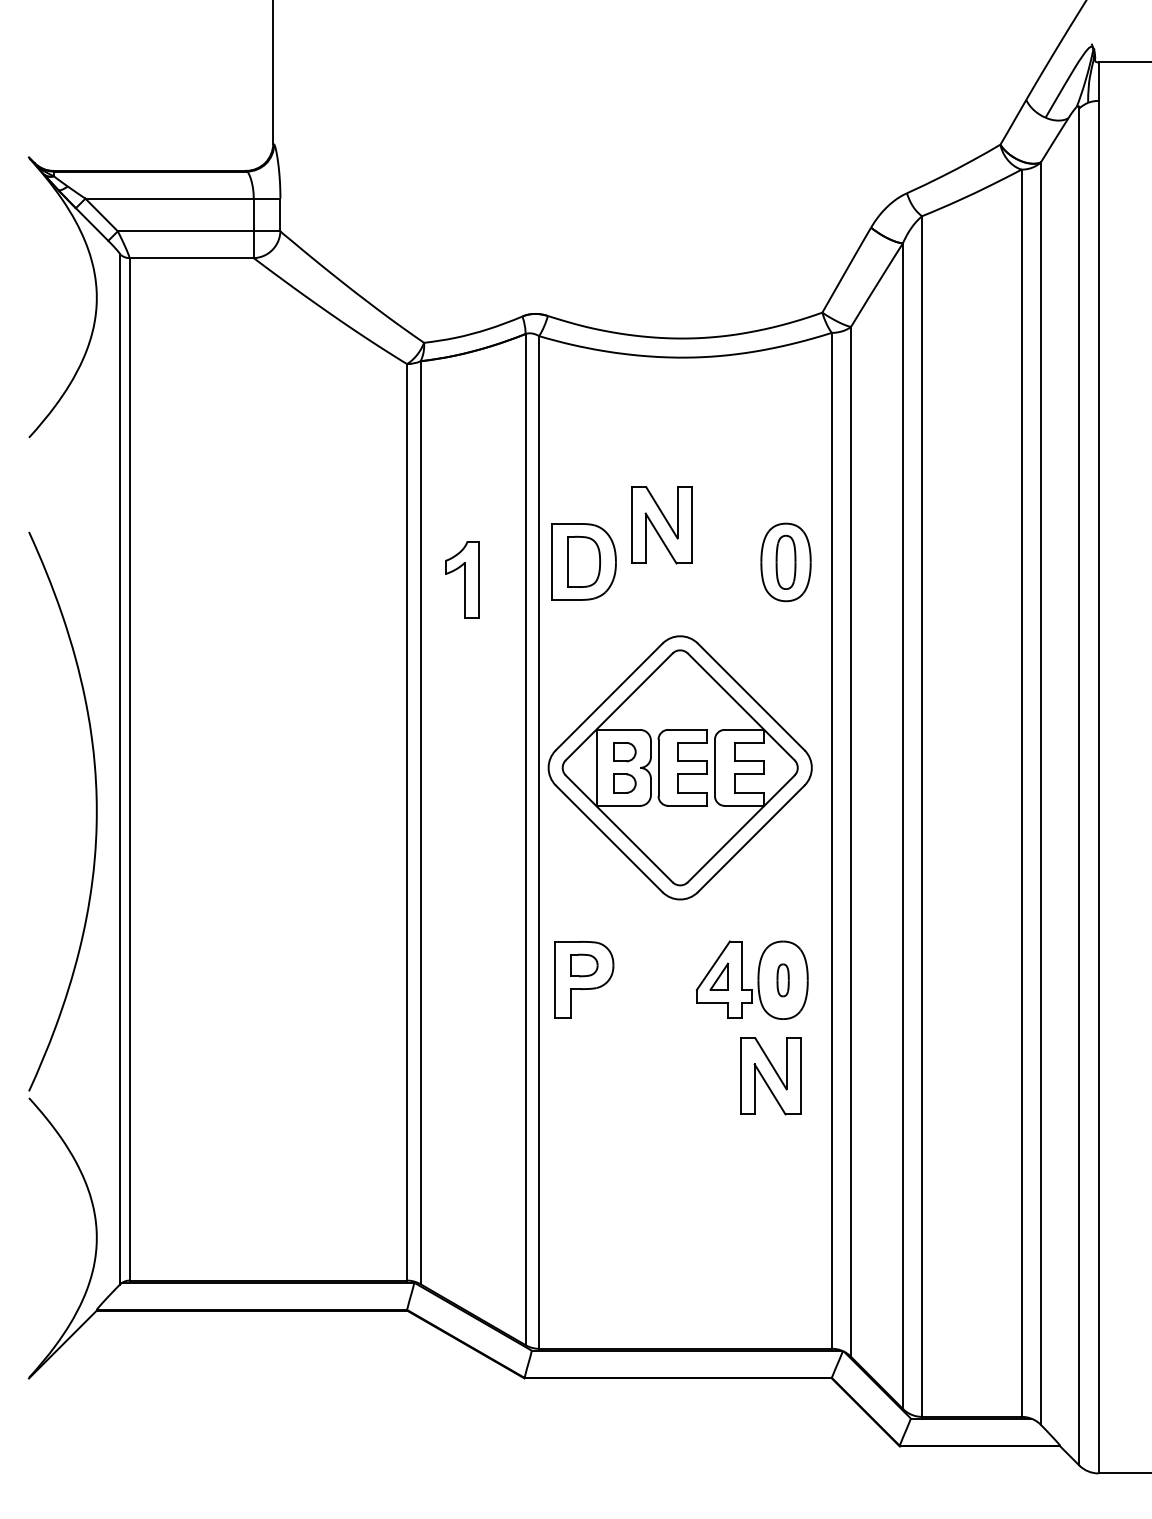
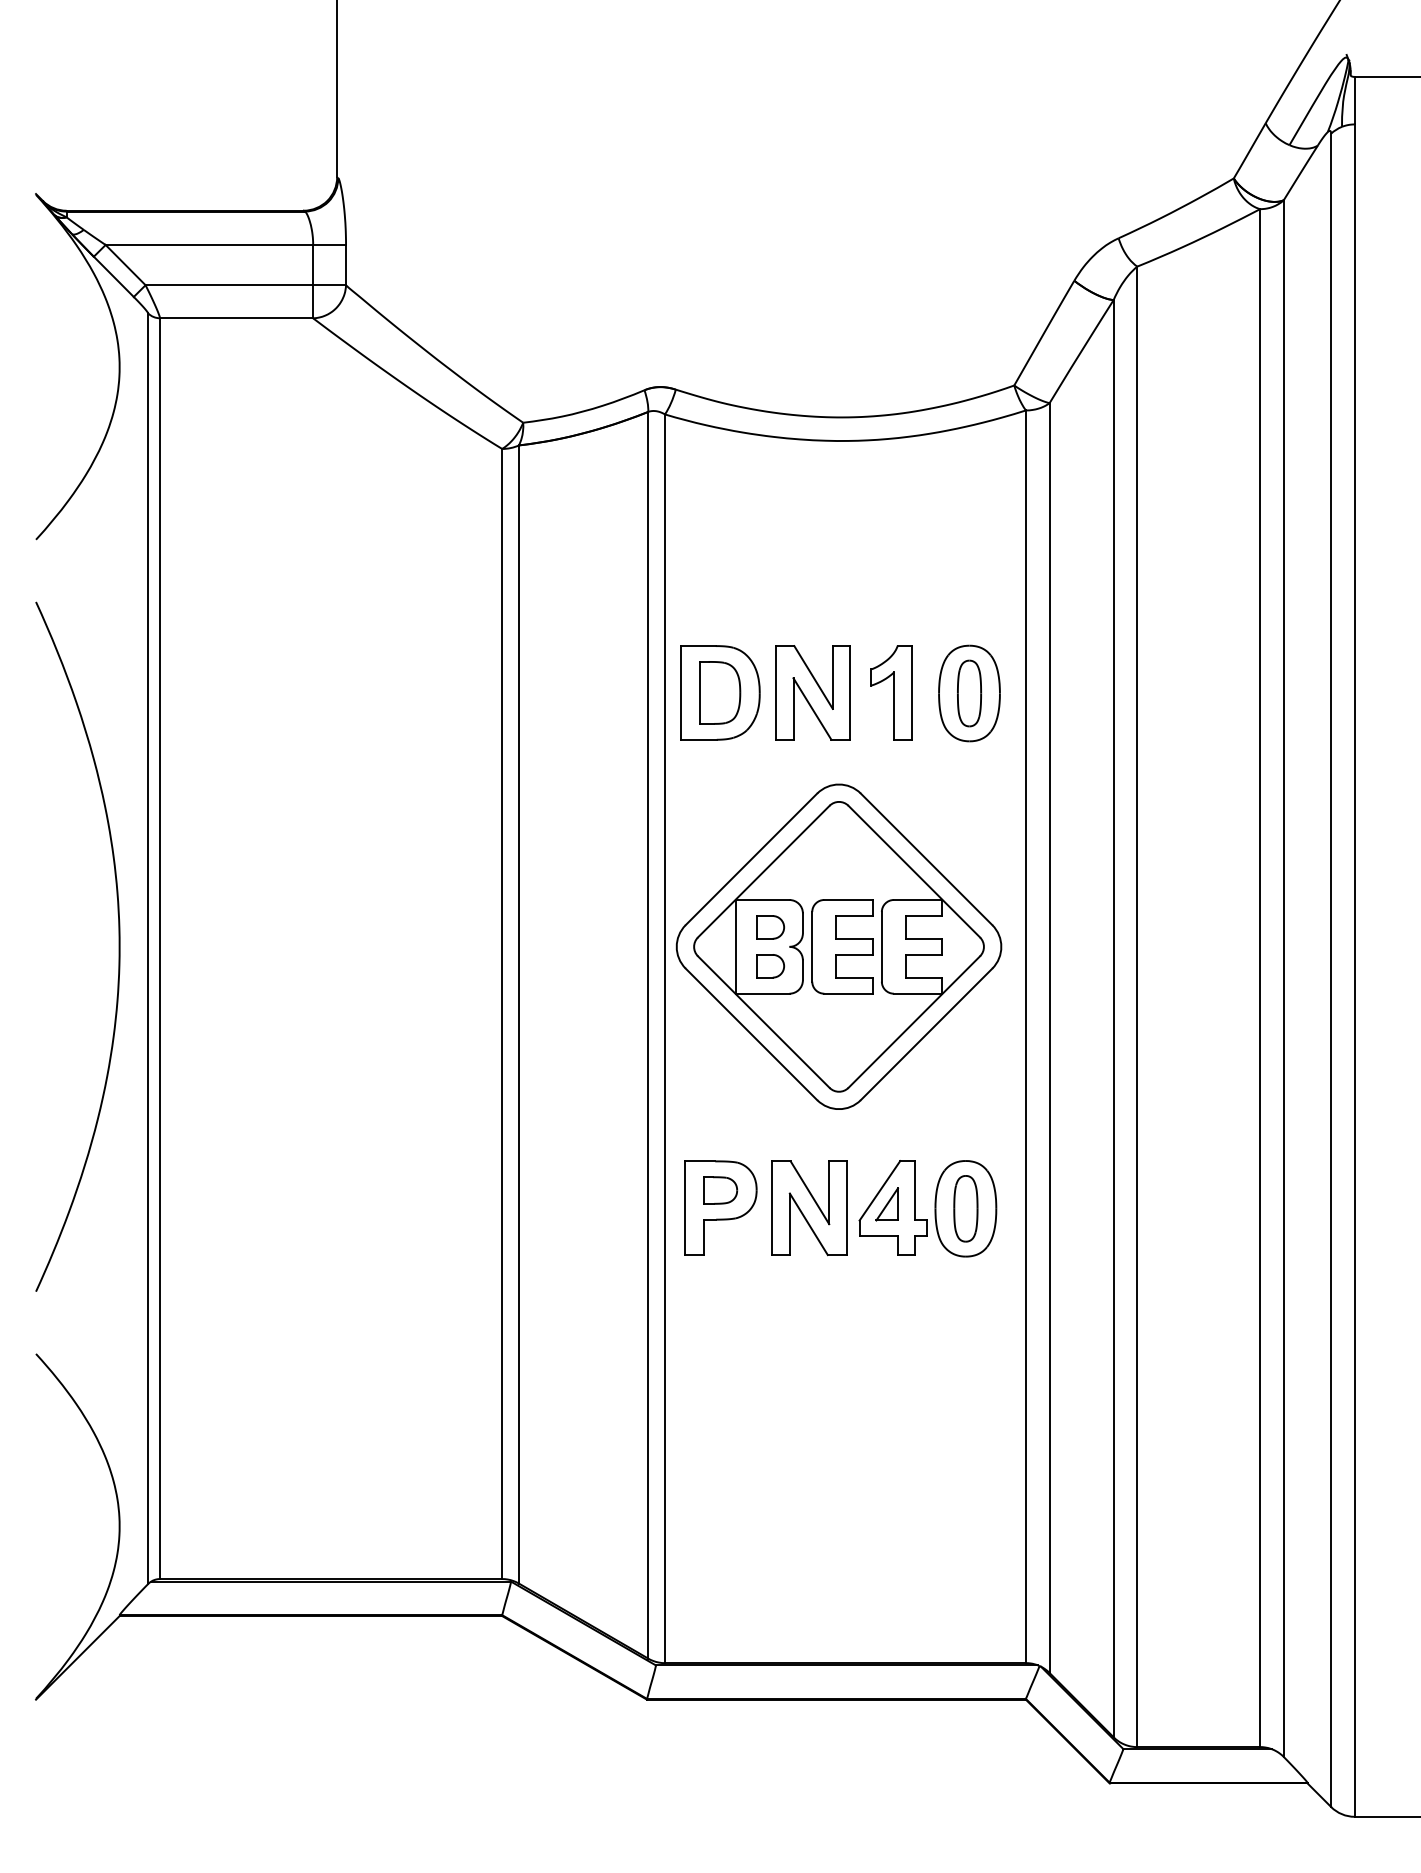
part: (661, 525) -> (812, 692), moved
part: (462, 579) -> (891, 692), moved
curve: (95, 811) -> (118, 946), moved
part: (782, 980) -> (965, 1208), size x1.67
part: (770, 1076) -> (809, 1208), moved

